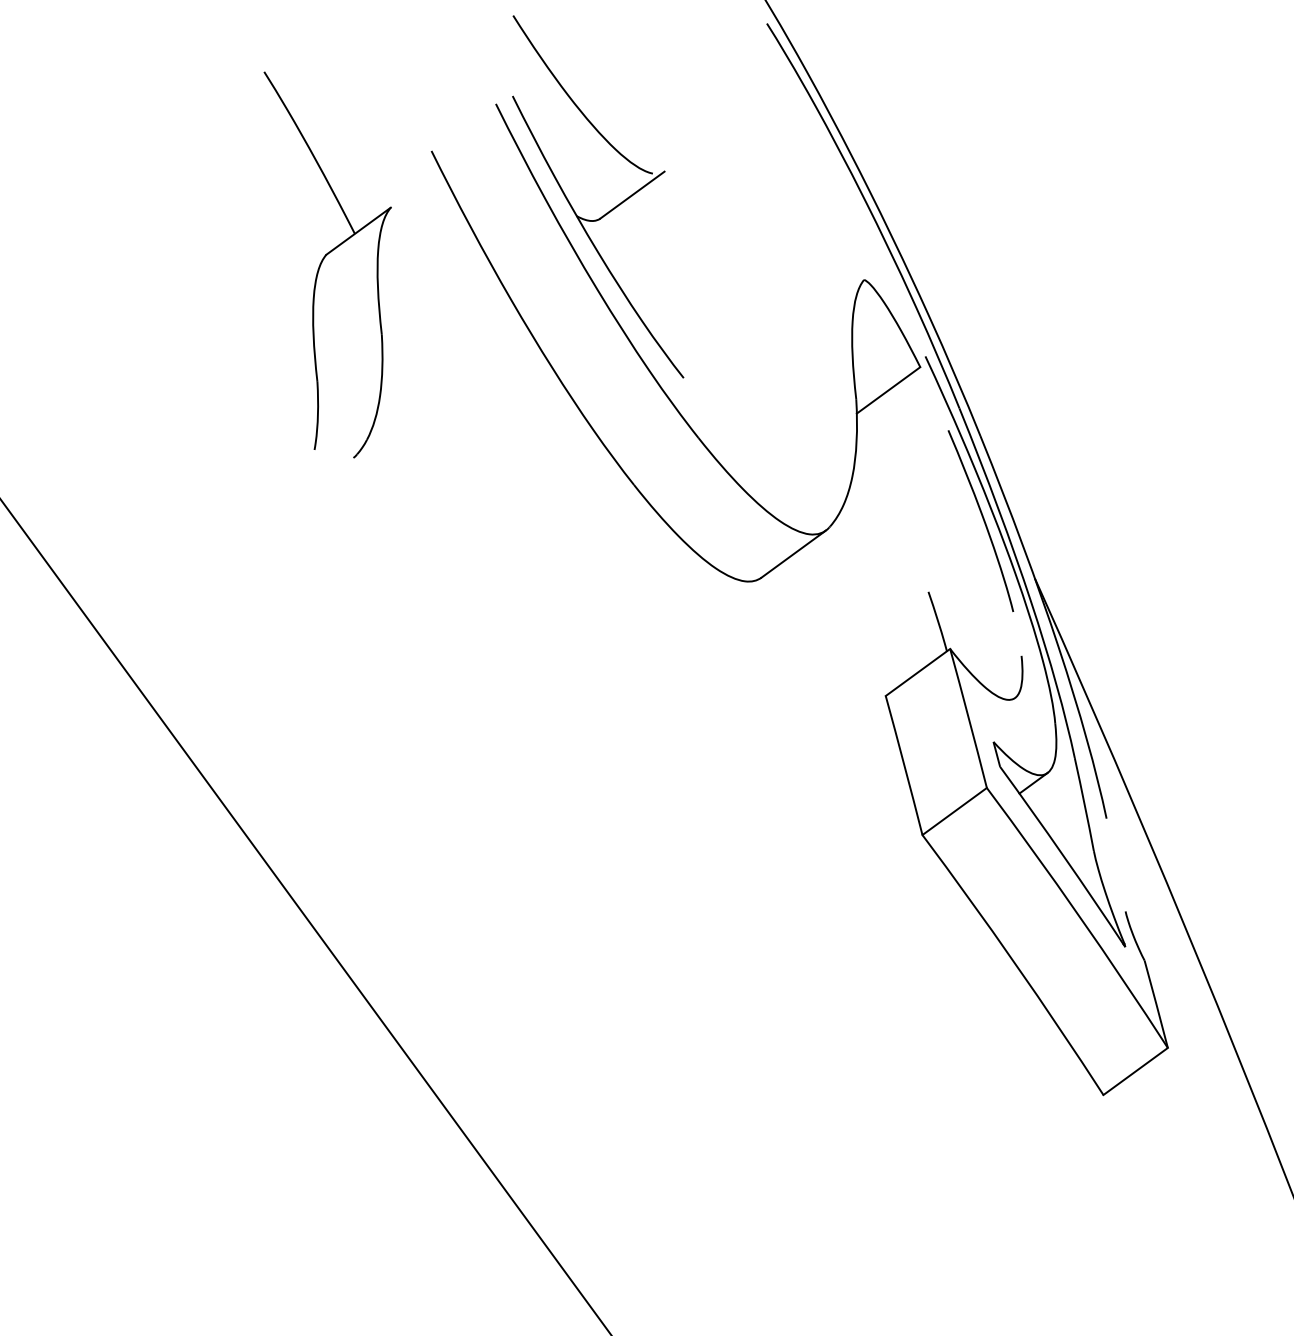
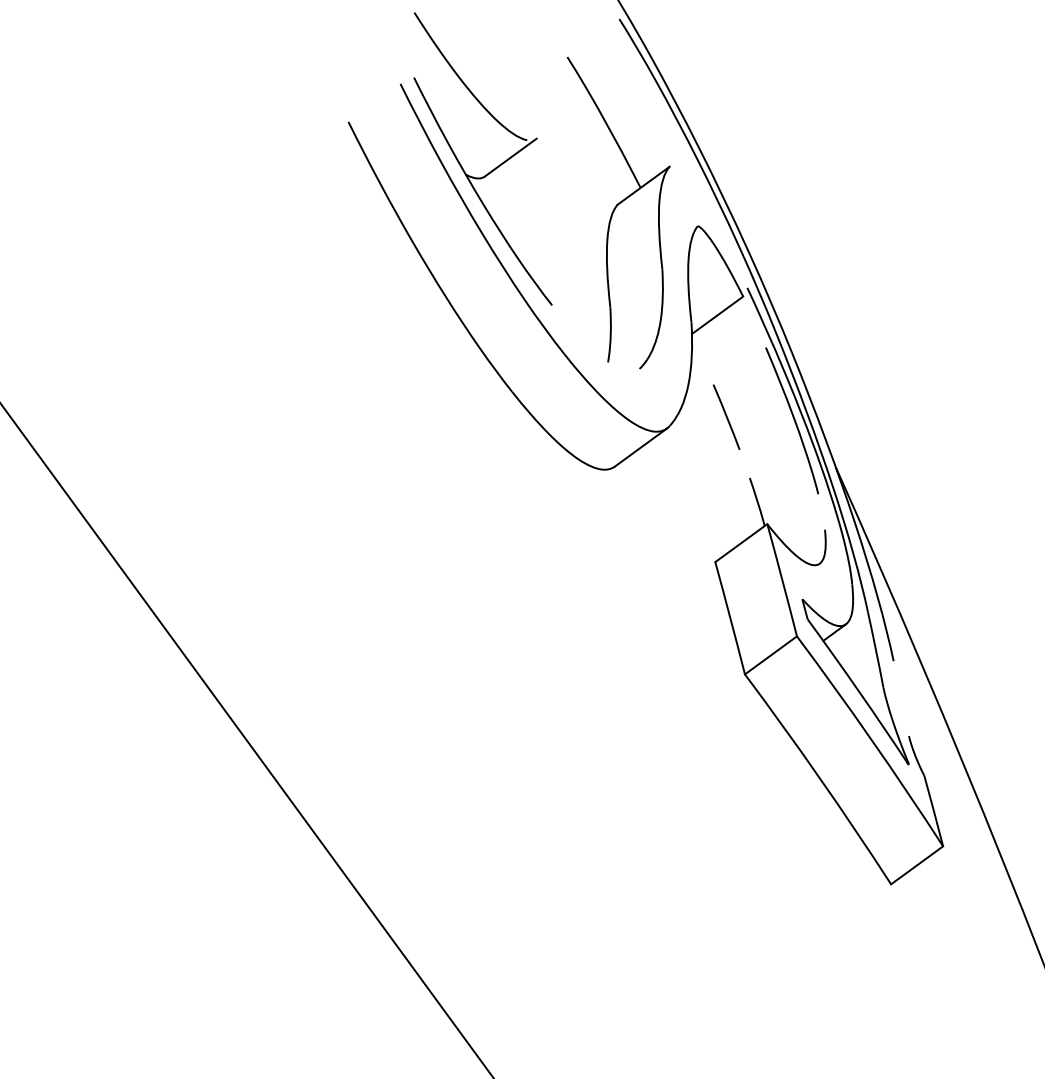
part: (327, 264) -> (618, 212), moved
line: (899, 515) -> (726, 416), added

